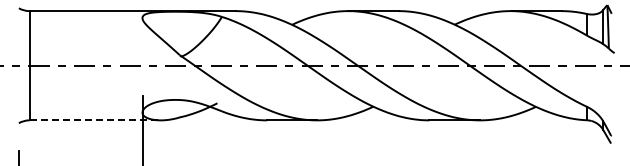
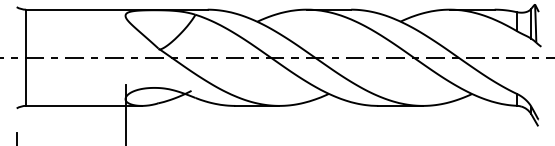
line: (95, 120) -> (84, 106), dashed -> solid

